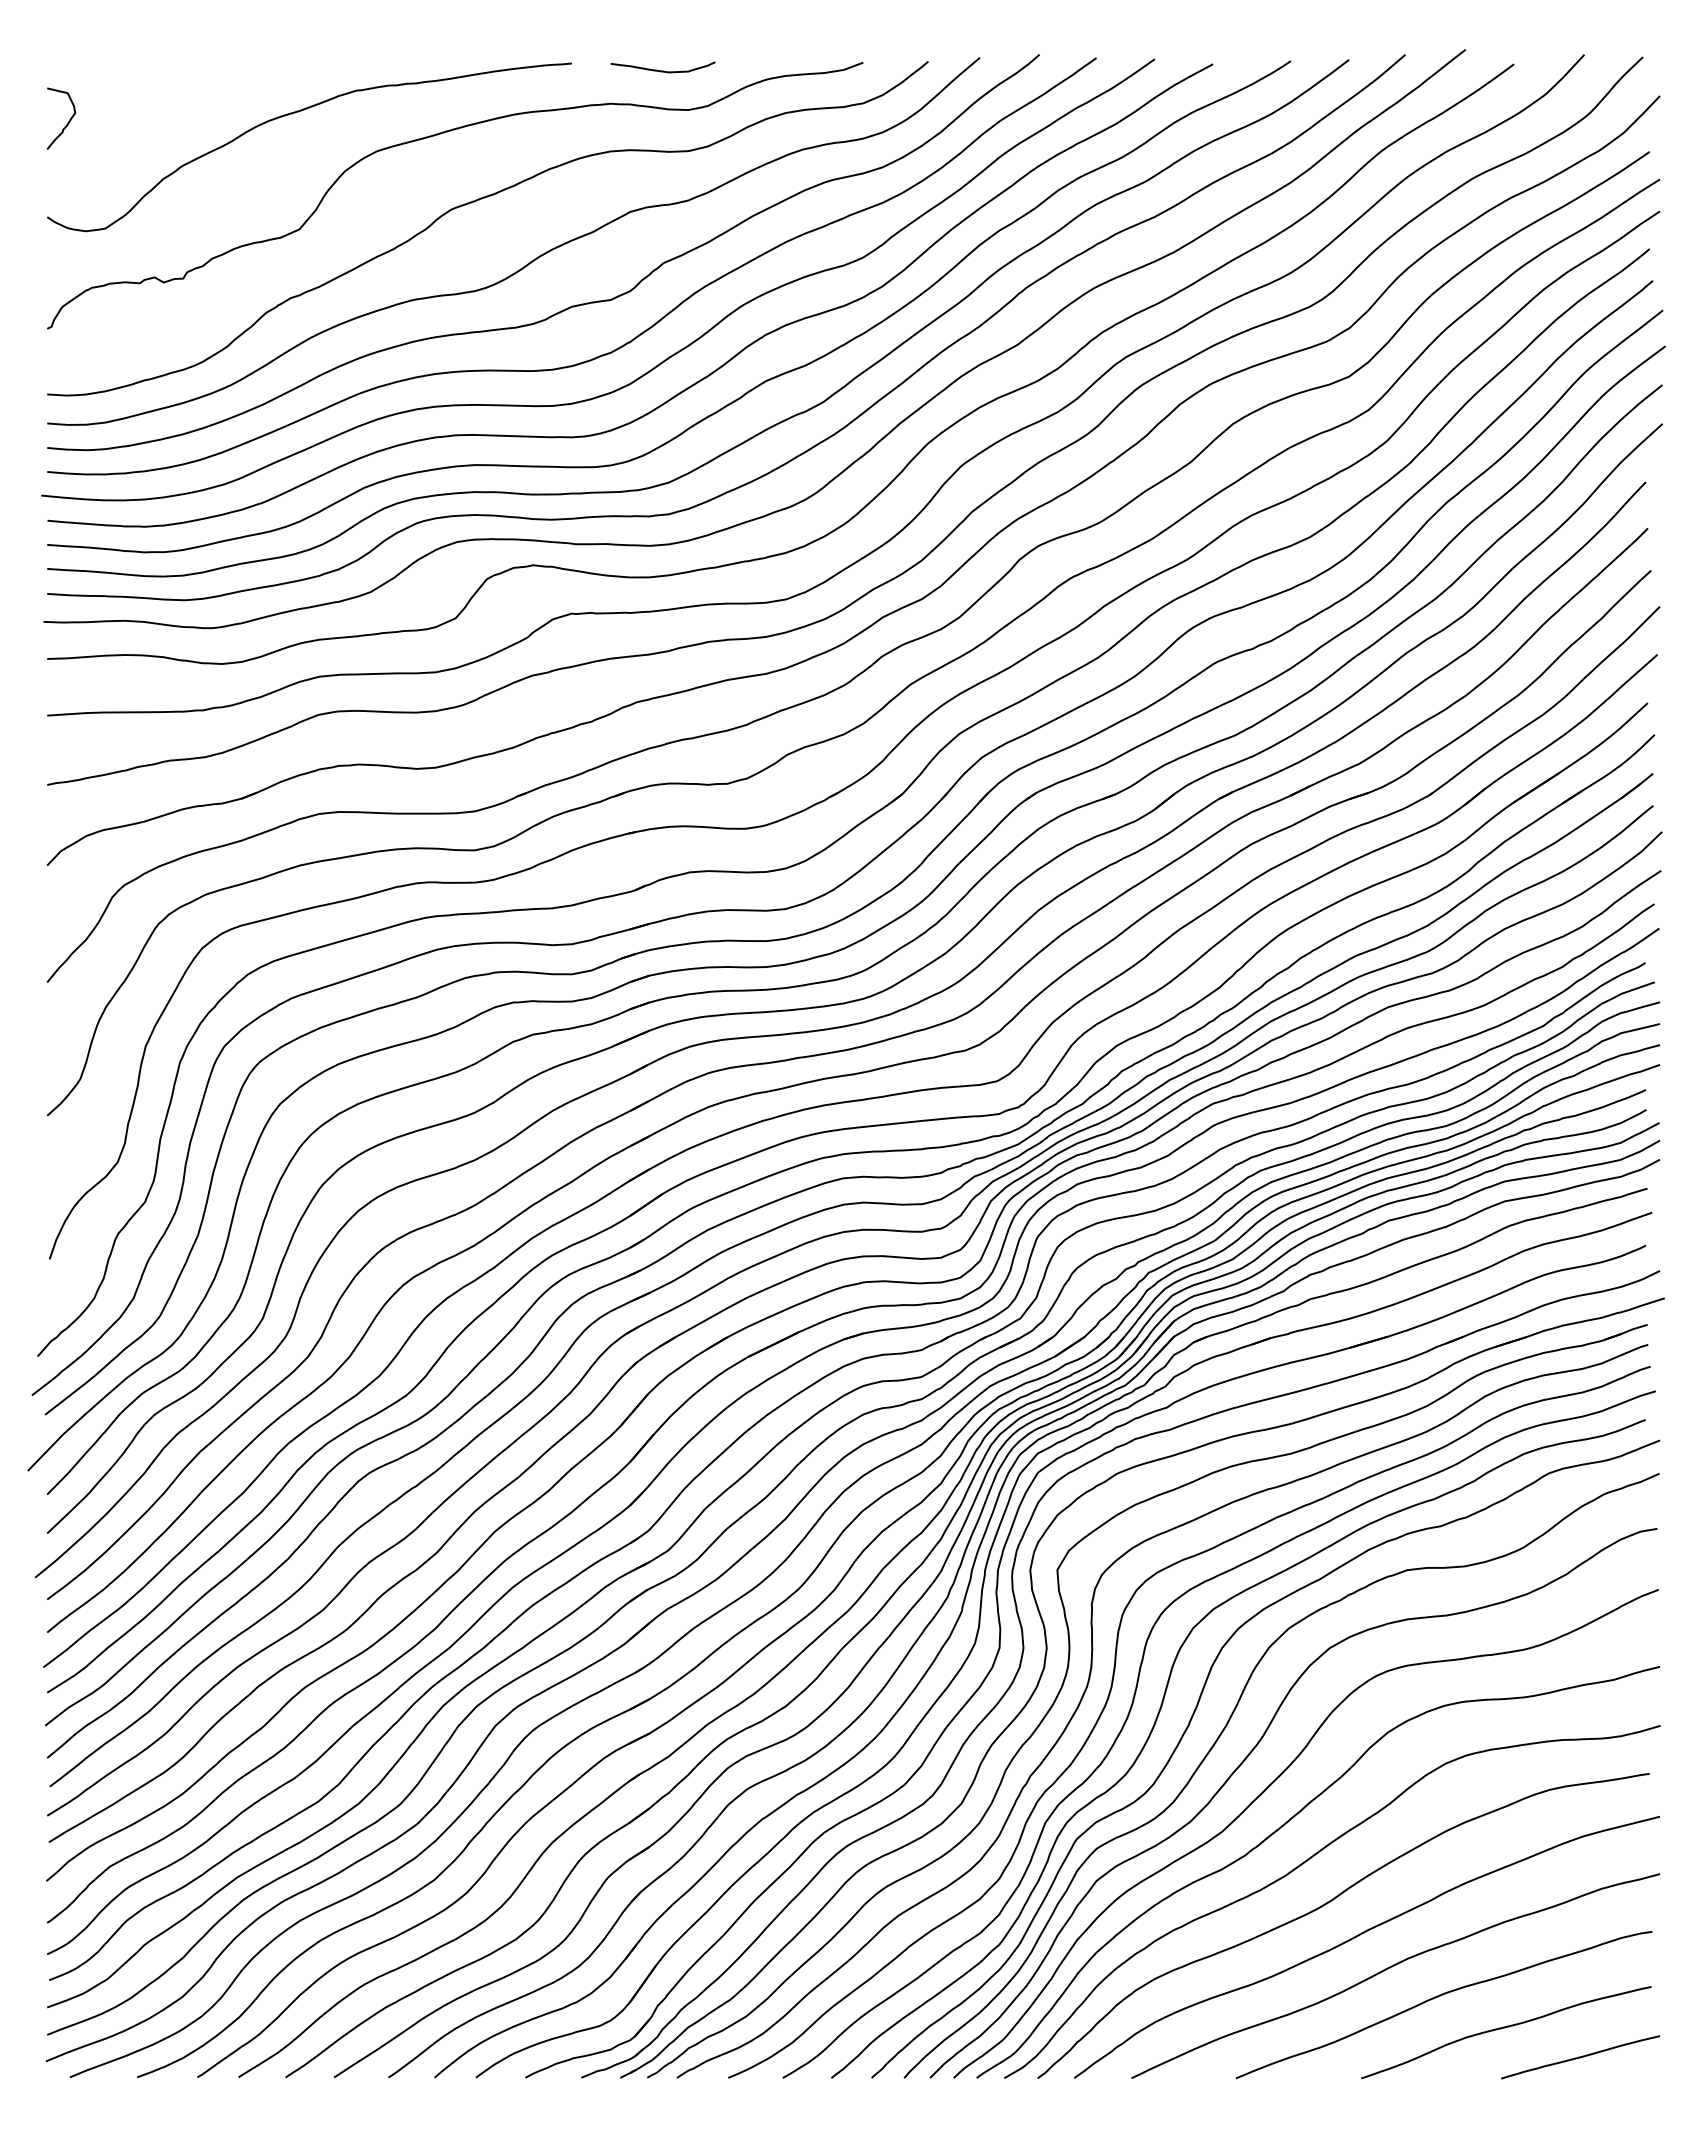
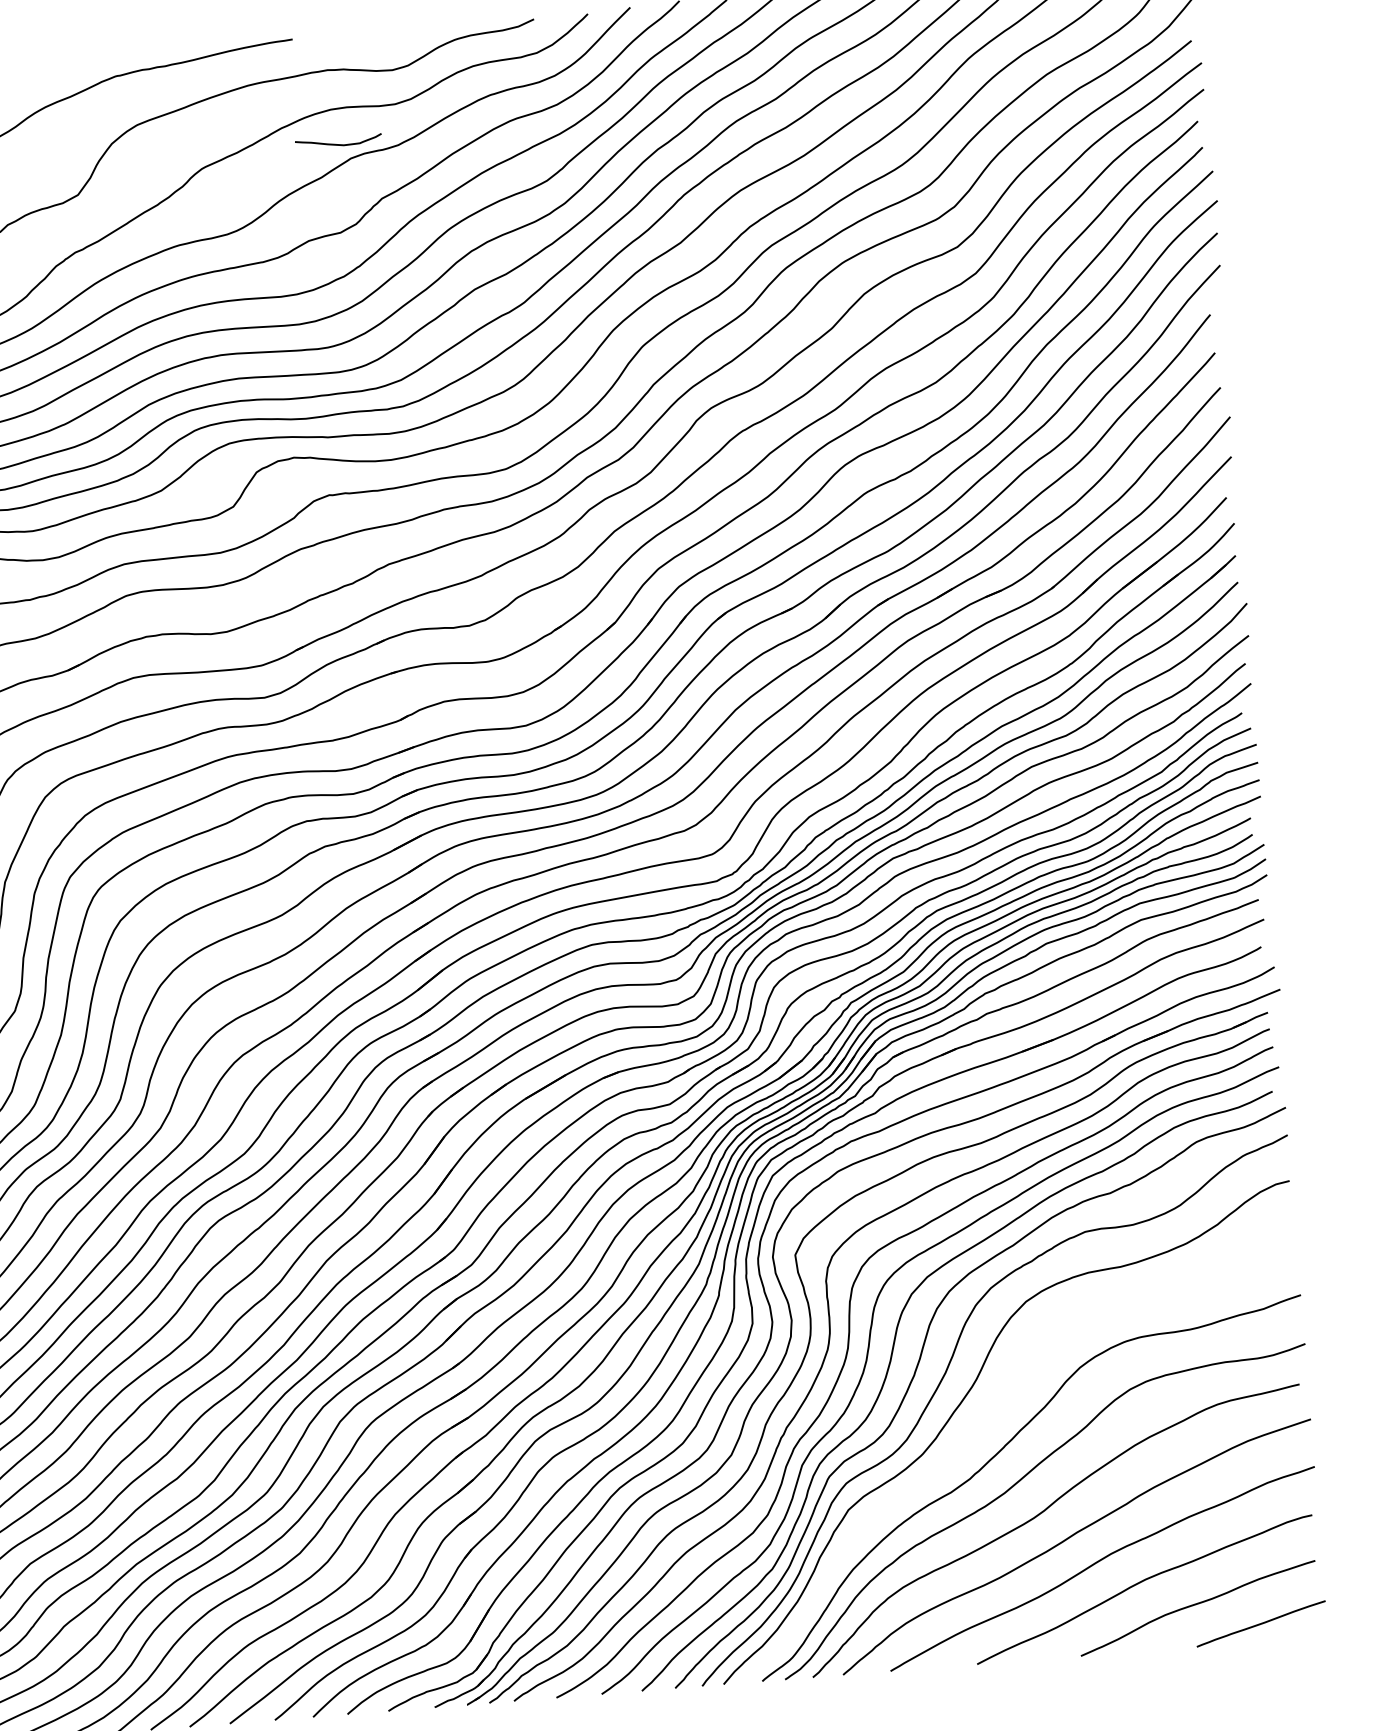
curve: (662, 70) -> (338, 144), moved
curve: (1264, 1792) -> (981, 1425), removed

